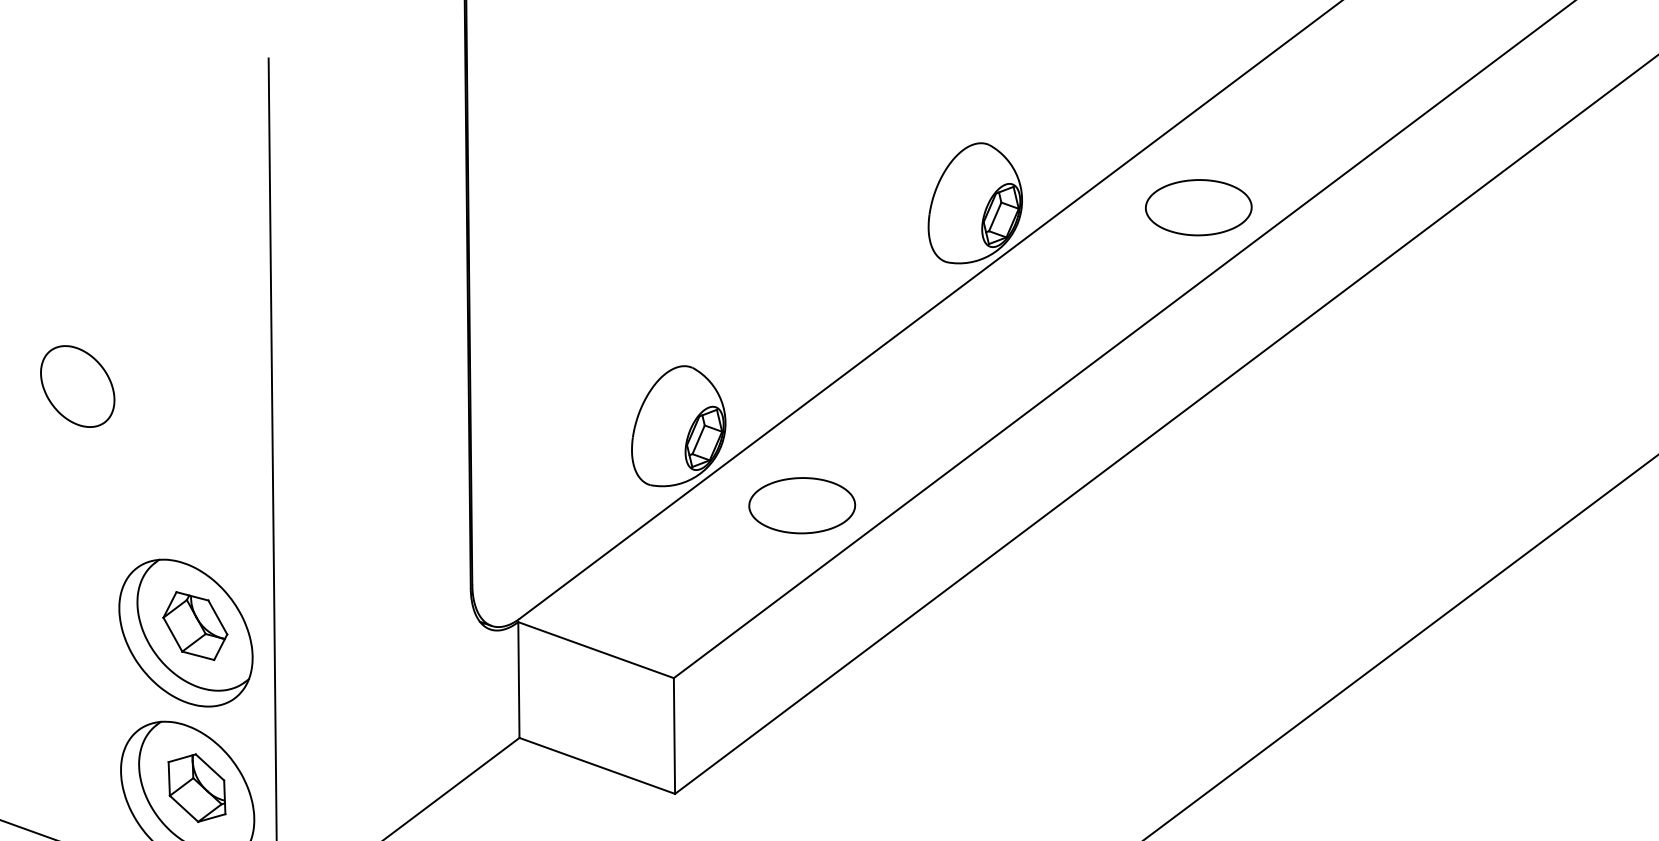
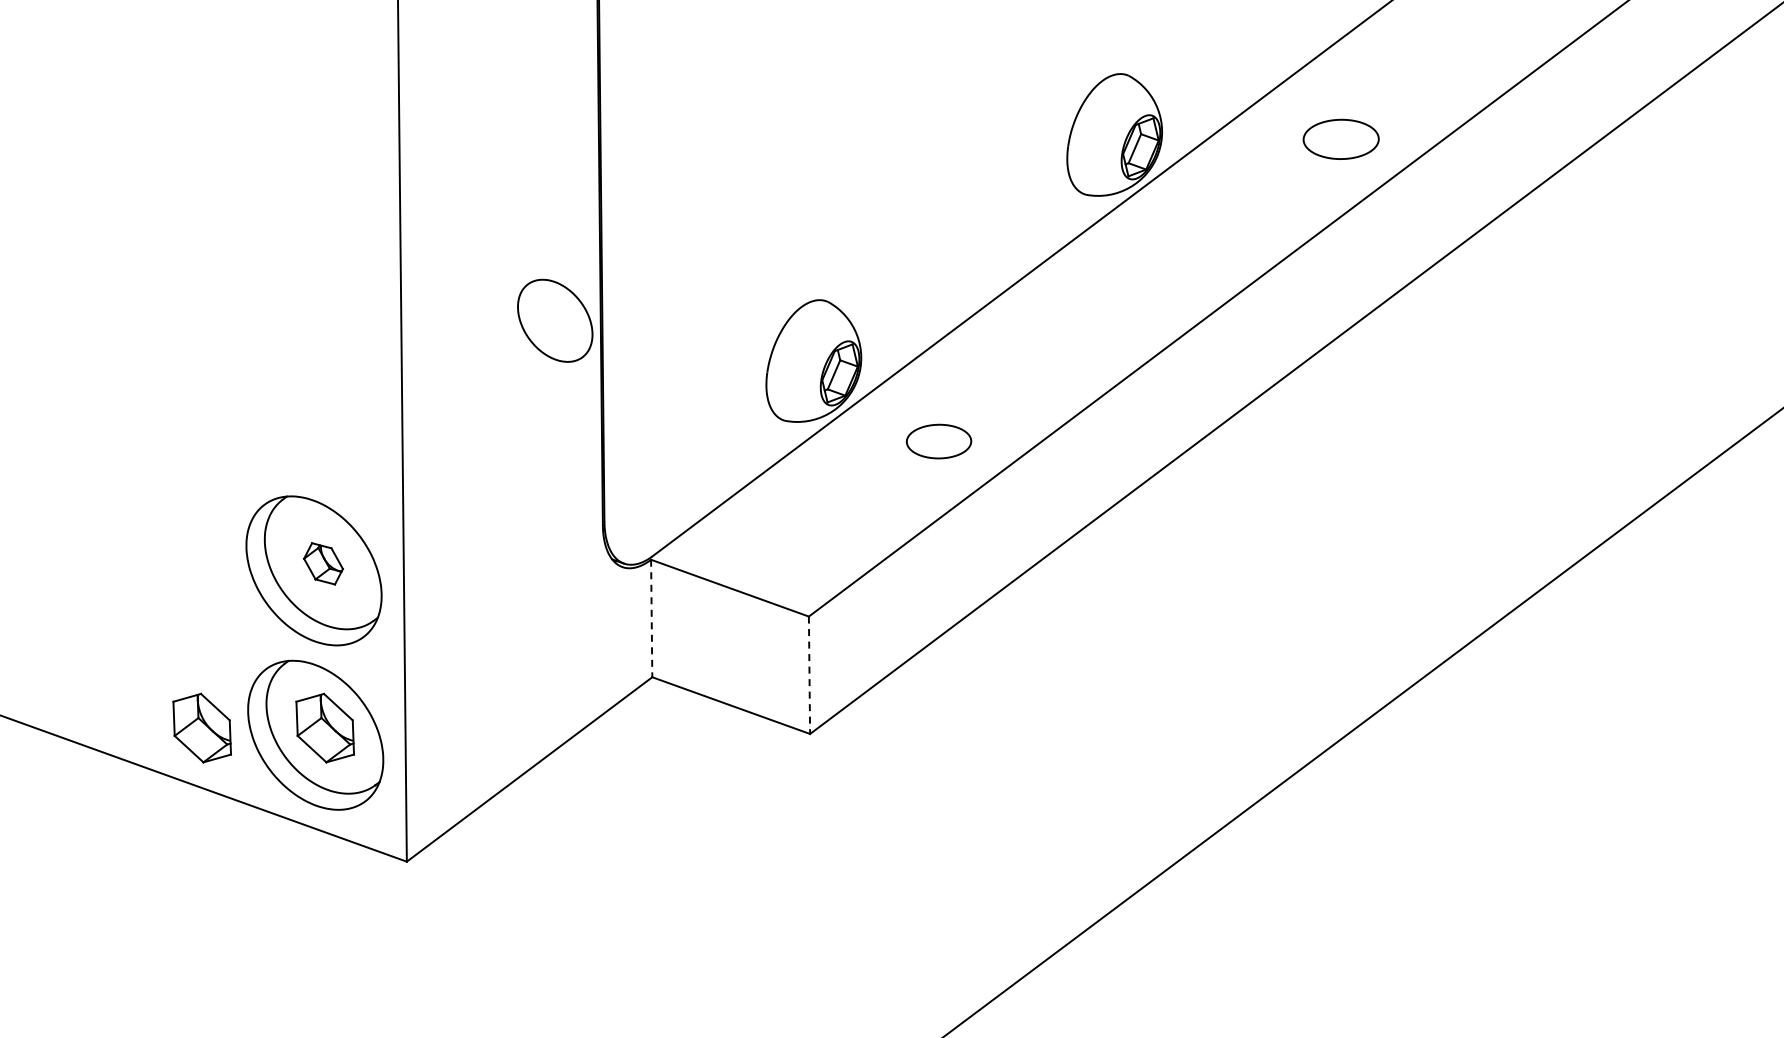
part: (1197, 207) -> (1340, 139), size x0.7
part: (77, 386) -> (555, 320), moved
part: (801, 505) -> (938, 441), size x0.6
part: (195, 625) -> (323, 563), size x0.6
line: (518, 680) -> (651, 618), solid -> dashed
line: (674, 736) -> (809, 675), solid -> dashed
part: (75, 787) -> (201, 727), added

